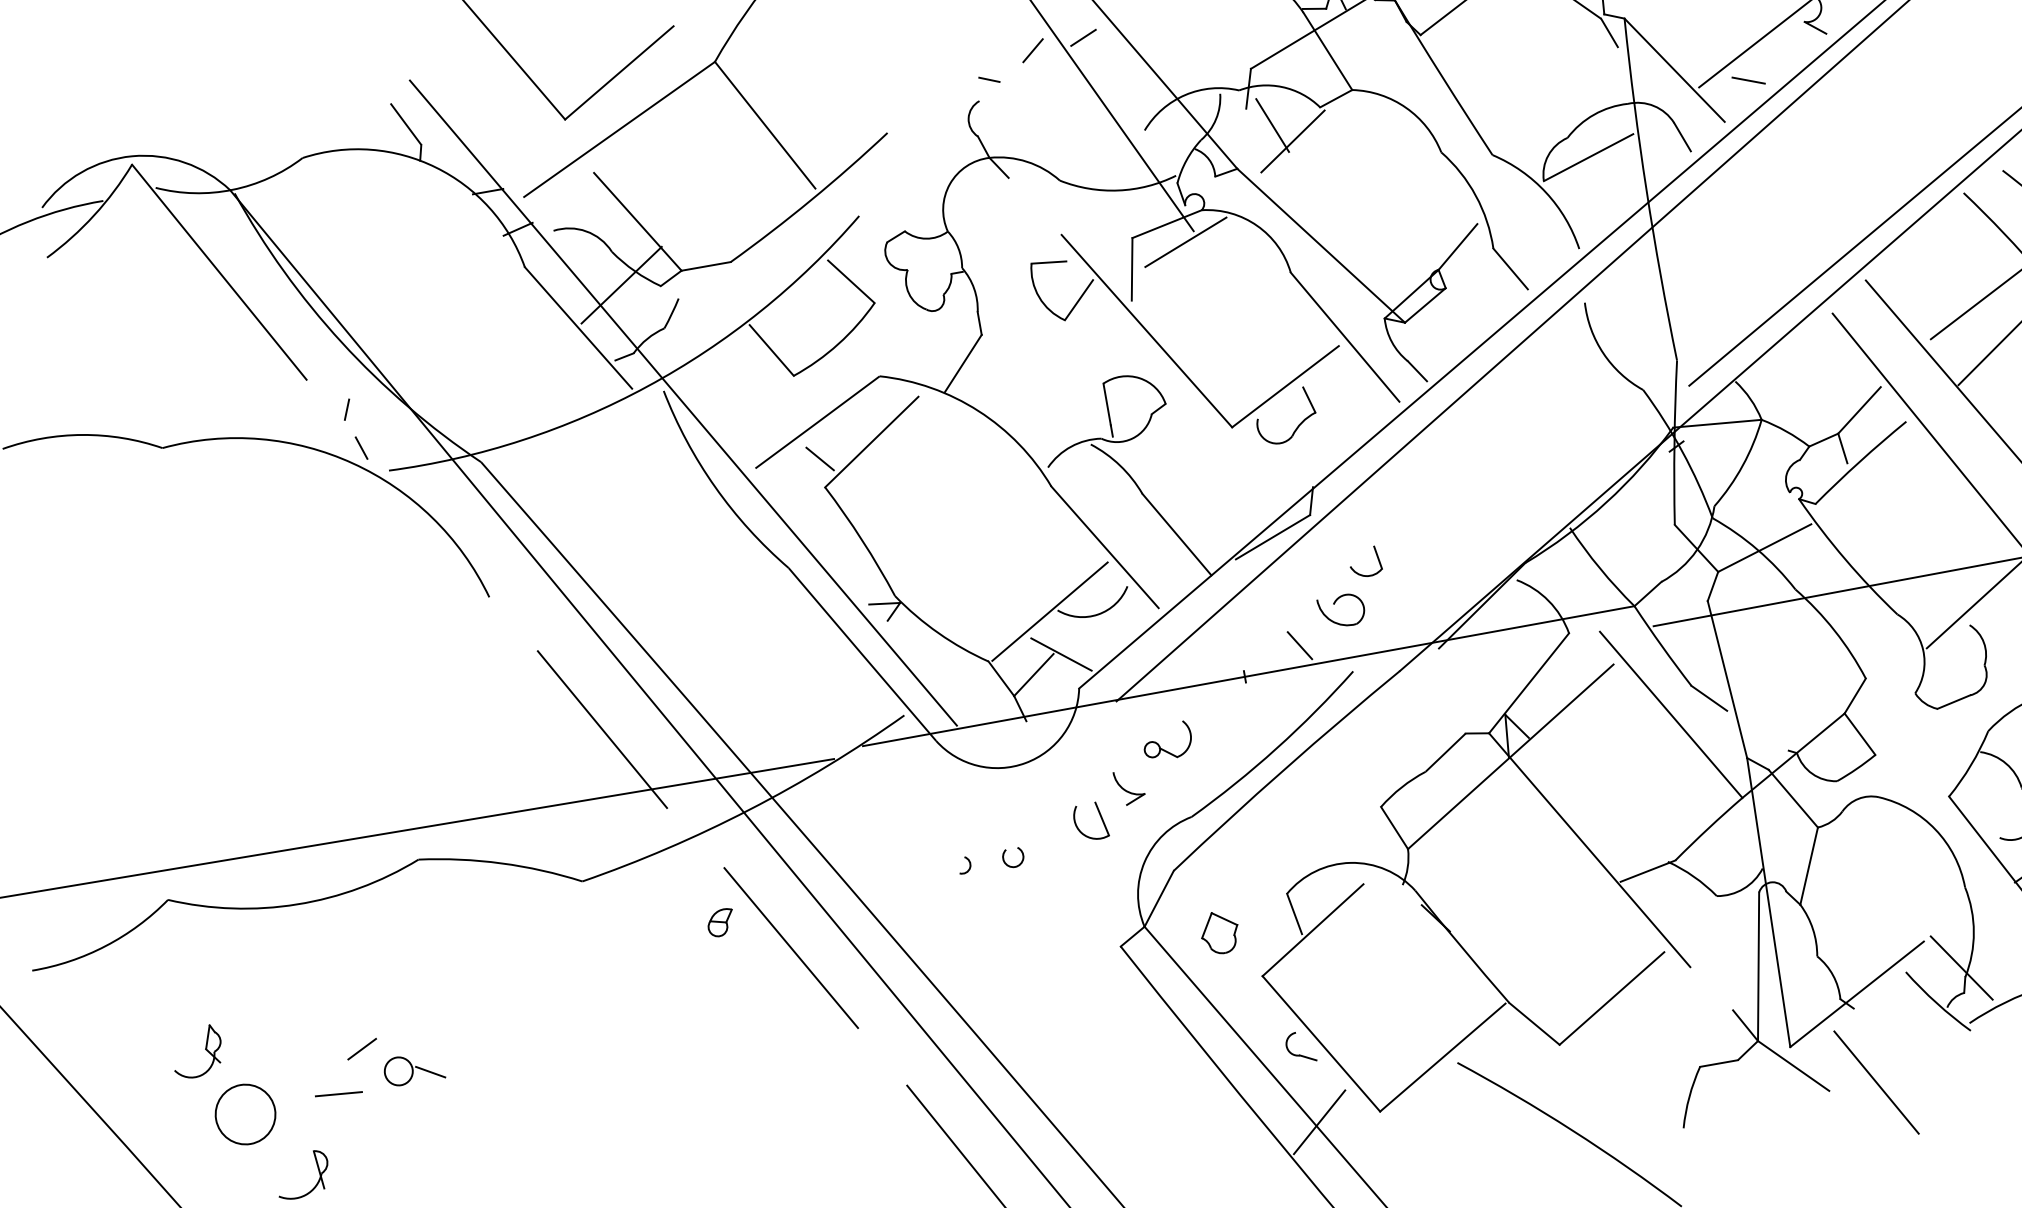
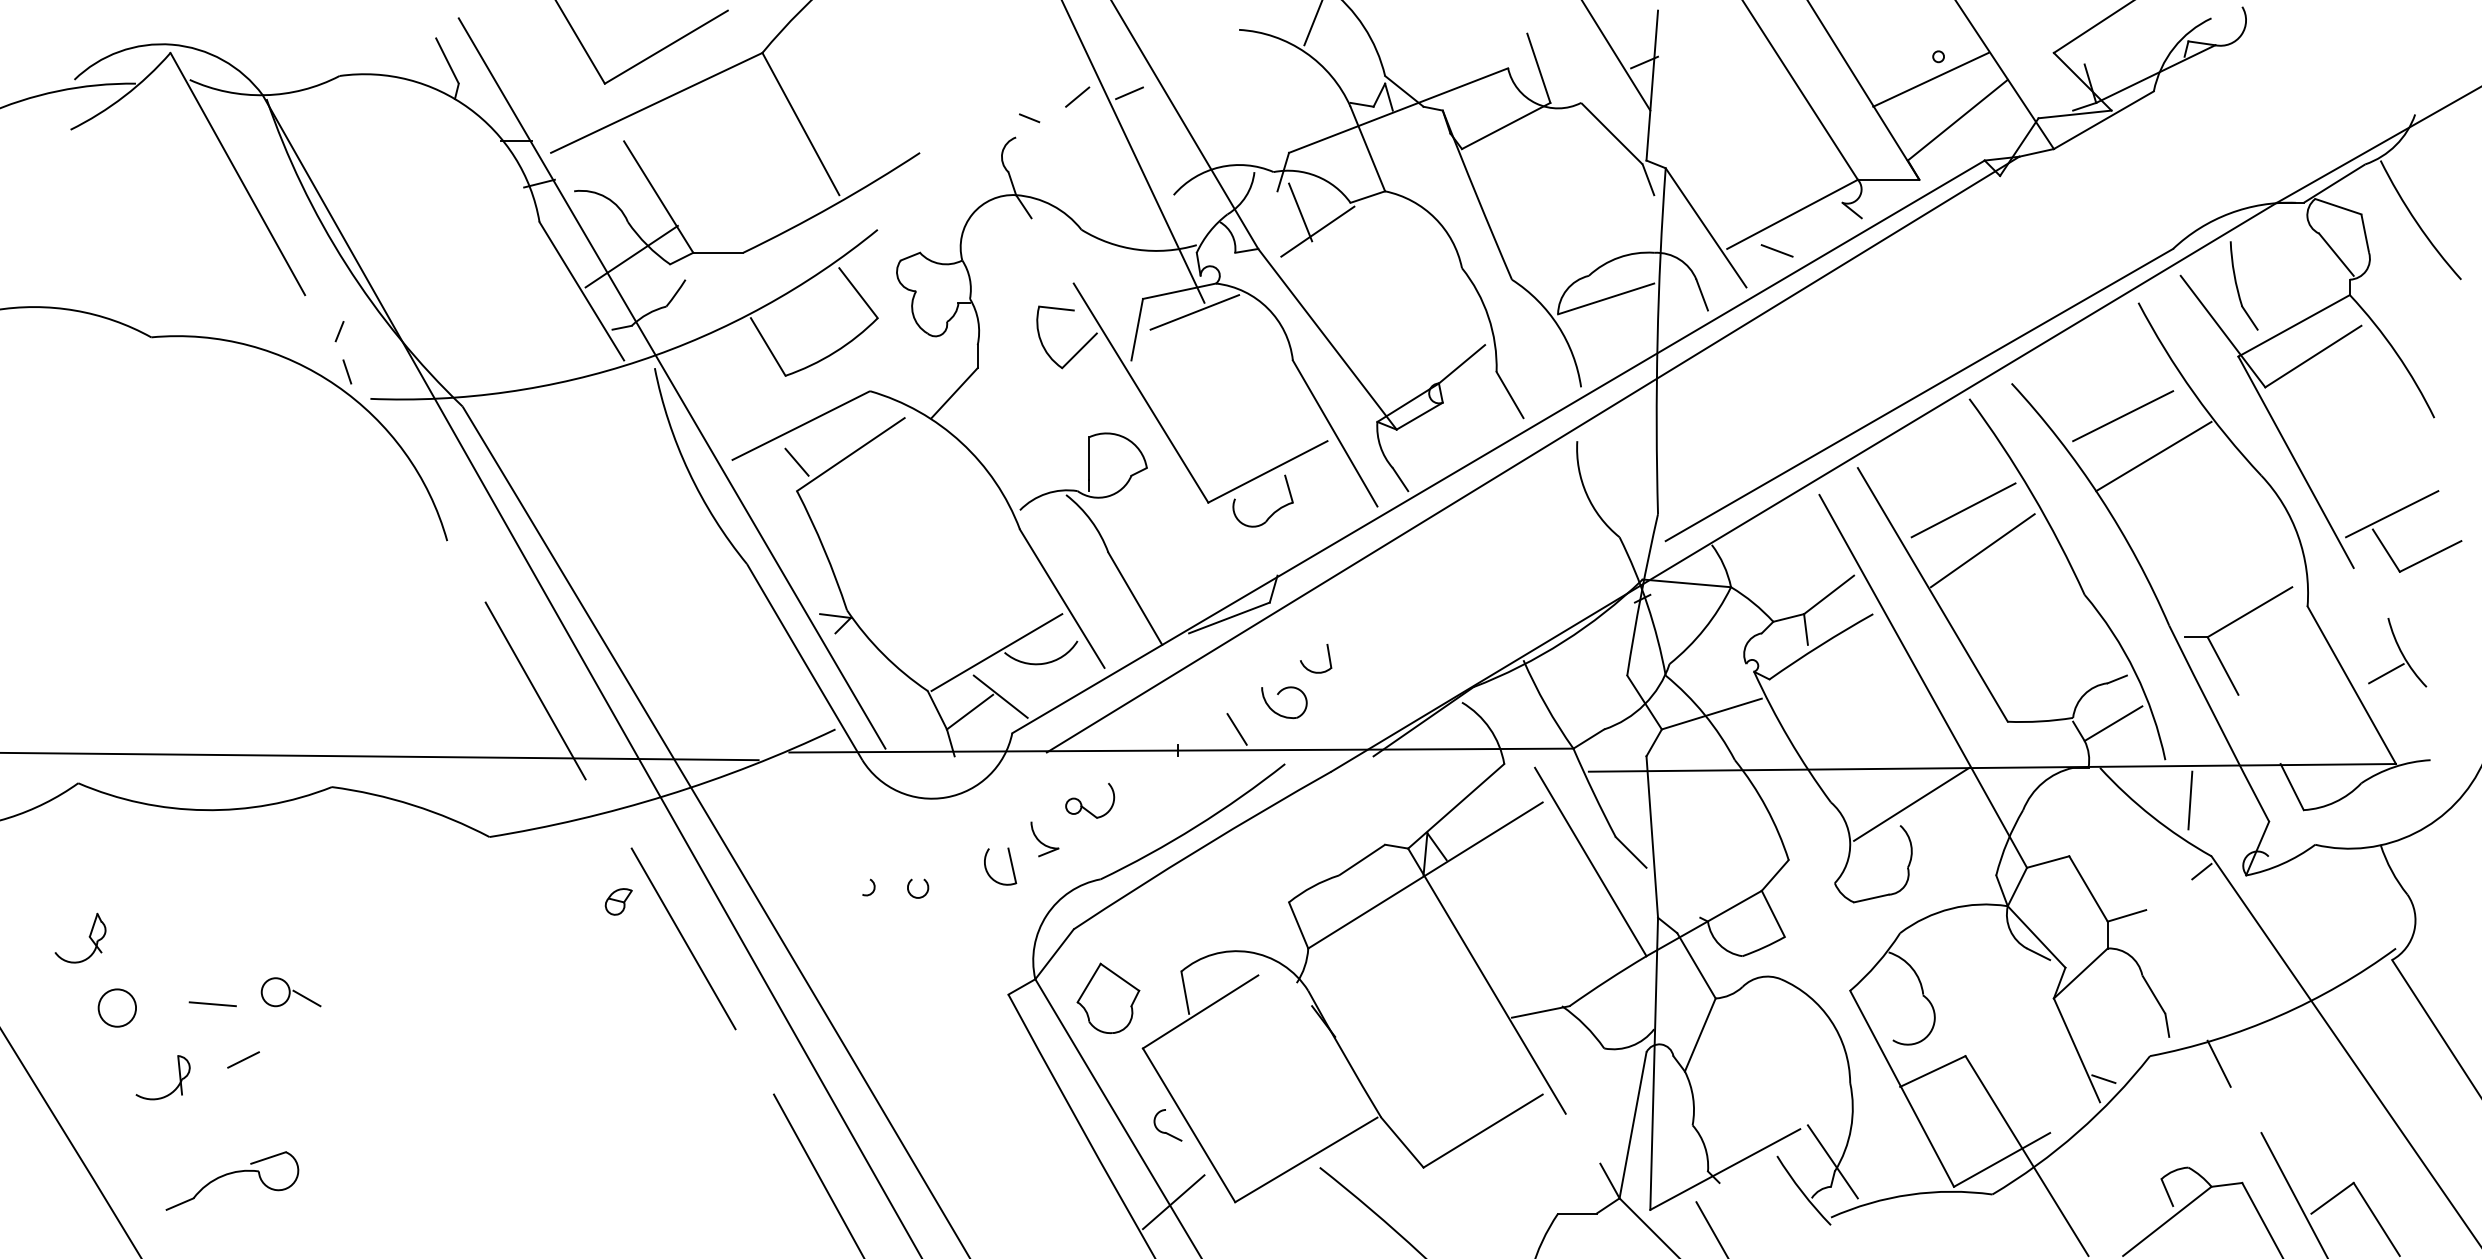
part: (1219, 932) -> (1108, 997), size x1.67
line: (362, 1048) -> (243, 1059), moved
circle: (245, 1113) -> (117, 1007), size x0.62

